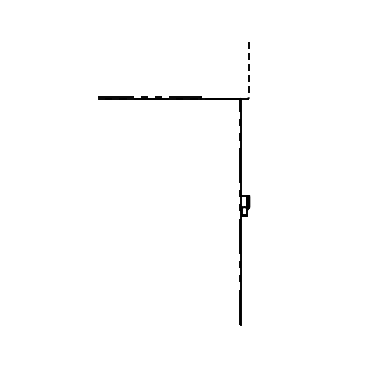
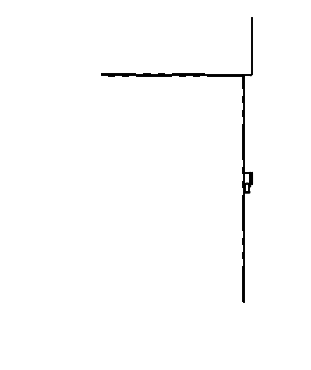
line: (248, 69) -> (251, 46), dashed -> solid

